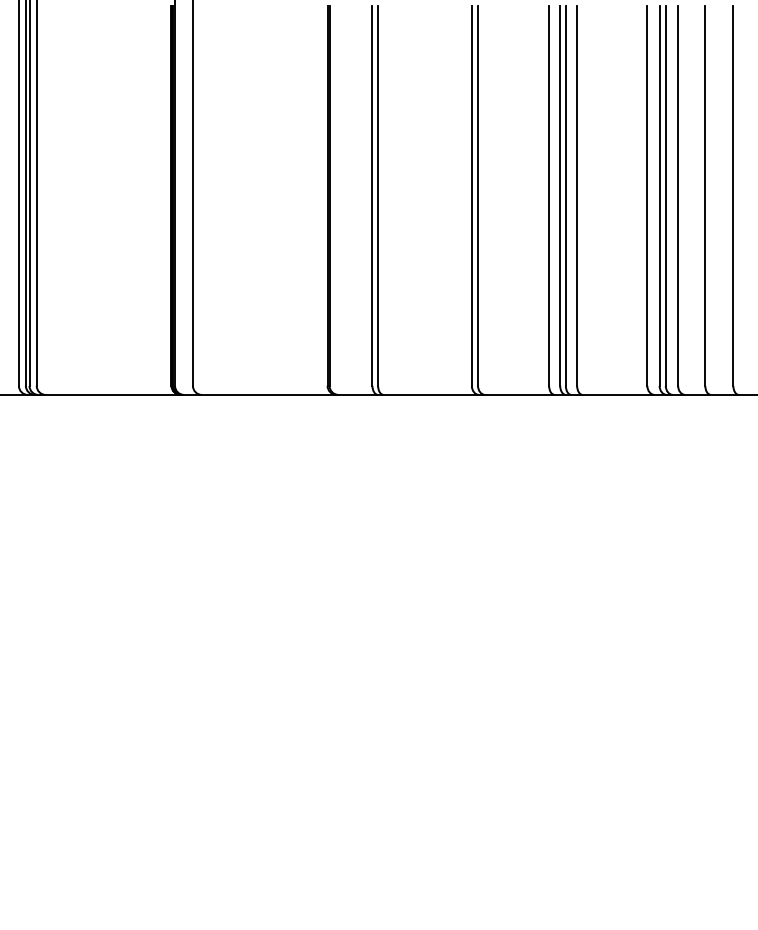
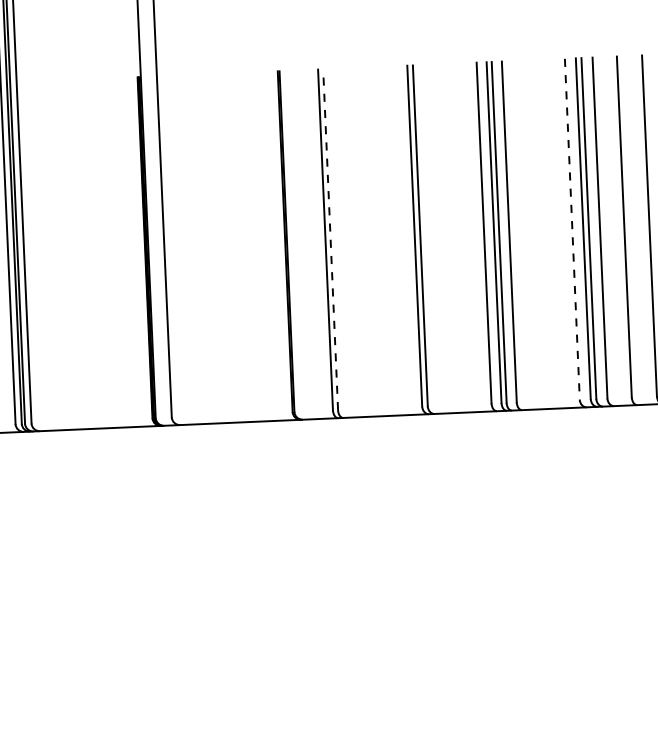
line: (378, 196) -> (330, 240), solid -> dashed
line: (647, 196) -> (572, 229), solid -> dashed

